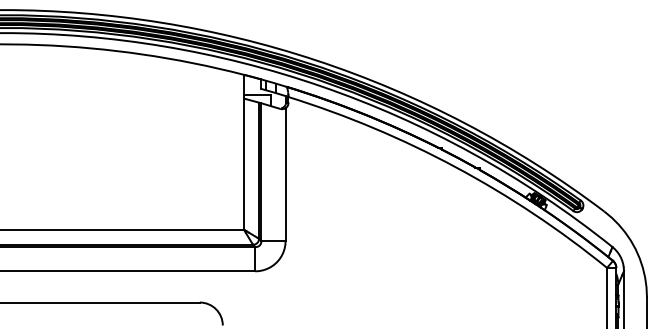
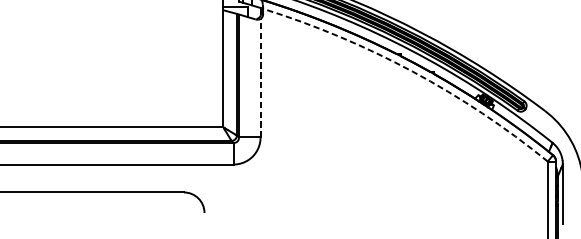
arc: (455, 167) -> (412, 71), solid -> dashed
line: (285, 174) -> (260, 78), solid -> dashed

